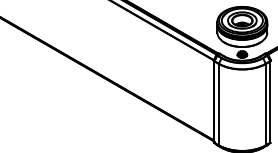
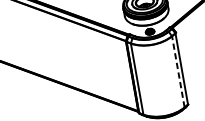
line: (265, 104) -> (177, 71), solid -> dashed

